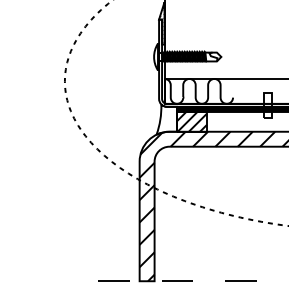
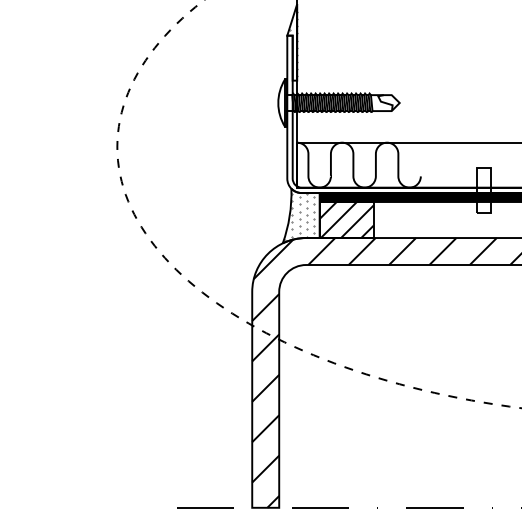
hatch: (165, 119) -> (298, 215), added

